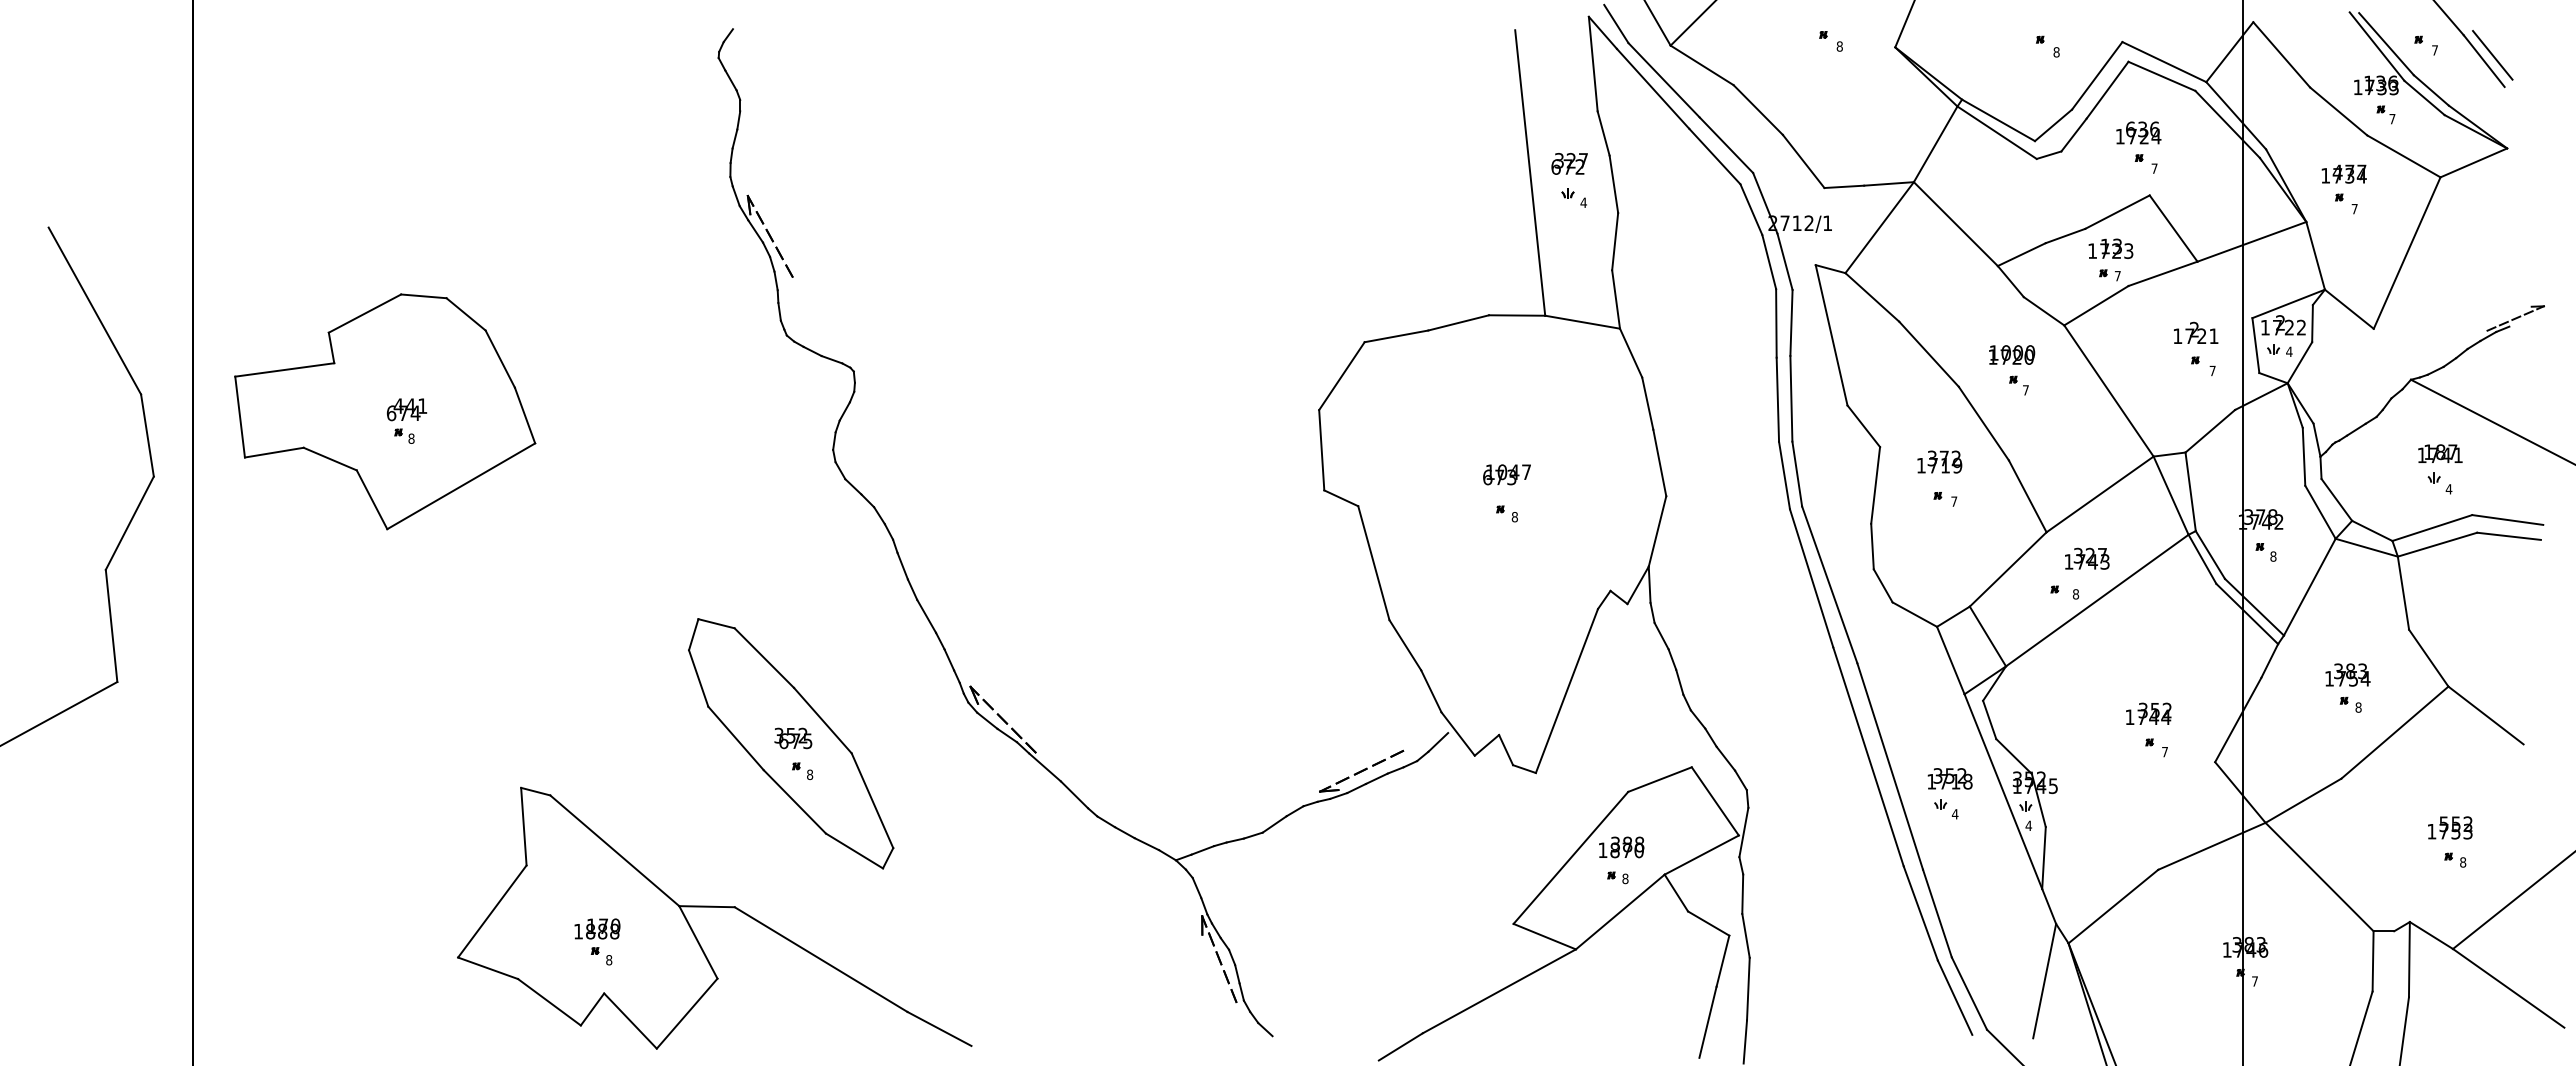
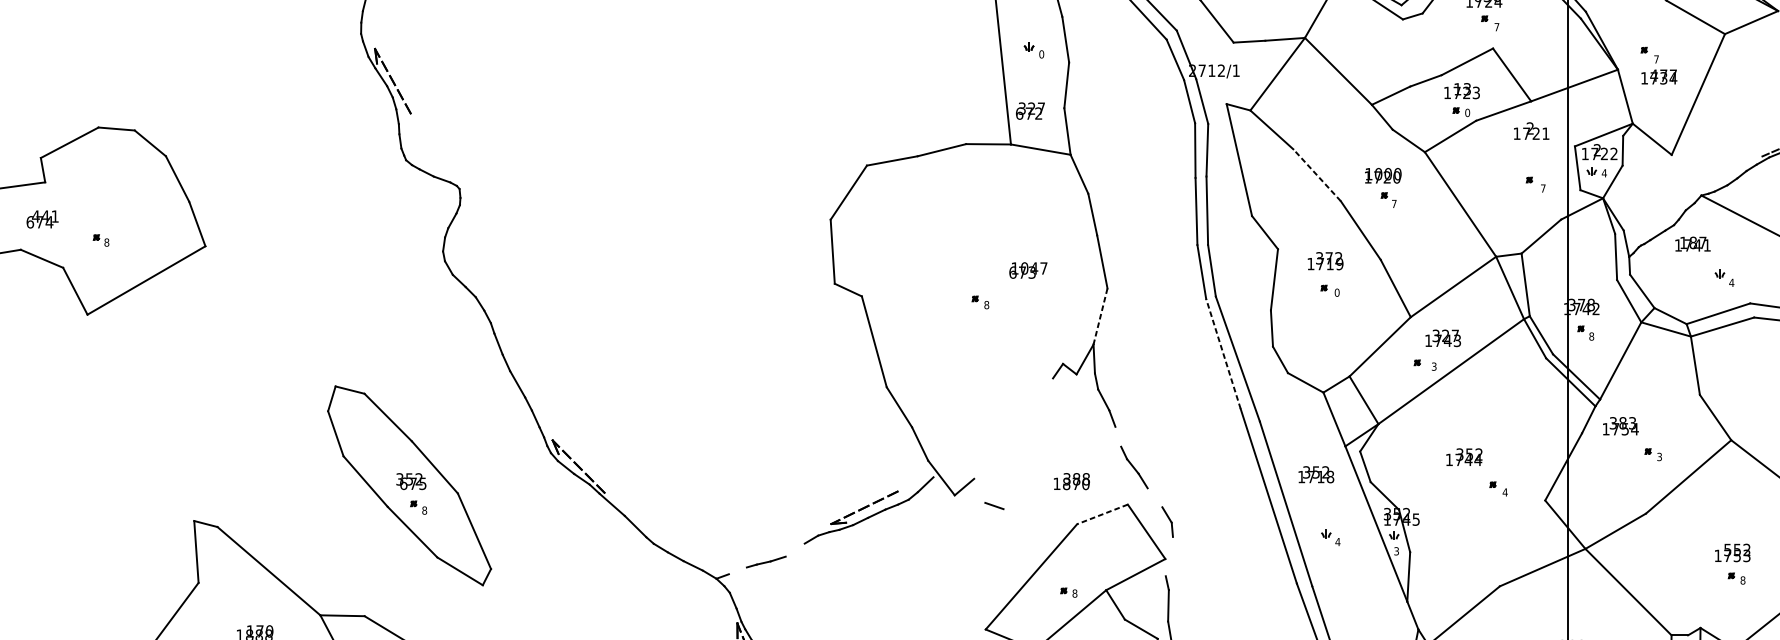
text: (1569, 163) -> (1030, 110), moved
text: (2343, 173) -> (1658, 76), moved
text: (1583, 202) -> (1041, 54), 4 -> 0
text: (2117, 276) -> (1467, 113), 7 -> 0
text: (2196, 332) -> (1531, 130), moved
line: (1928, 353) -> (1316, 174), solid -> dashed
text: (407, 409) -> (43, 219), moved
text: (2440, 453) -> (1693, 243), moved
text: (1506, 474) -> (1027, 270), moved
text: (1954, 501) -> (1337, 292), 7 -> 0
line: (1657, 531) -> (1100, 316), solid -> dashed
line: (1811, 577) -> (1223, 353), solid -> dashed
text: (2075, 594) -> (1433, 366), 8 -> 3
text: (2347, 674) -> (1620, 425), moved
line: (1679, 681) -> (1118, 436), removed
line: (1566, 691) -> (1027, 444), removed
text: (2358, 707) -> (1659, 456), 8 -> 3
text: (2148, 713) -> (1464, 456), moved
line: (1506, 750) -> (980, 491), removed
text: (2164, 752) -> (1504, 492), 7 -> 4
line: (1725, 758) -> (1154, 497), removed
text: (1949, 778) -> (1315, 474), moved
line: (1659, 779) -> (1102, 514), solid -> dashed
line: (1274, 824) -> (795, 550), removed
text: (2028, 825) -> (1396, 551), 4 -> 3
line: (1743, 832) -> (1169, 556), removed
text: (1621, 847) -> (1071, 481), moved
line: (1202, 850) -> (737, 570), removed

